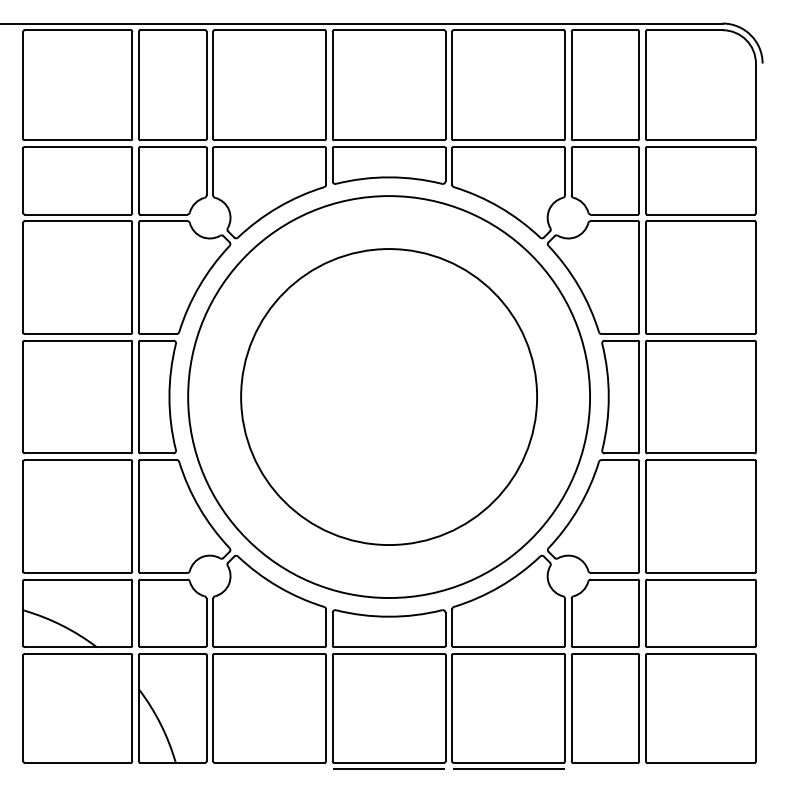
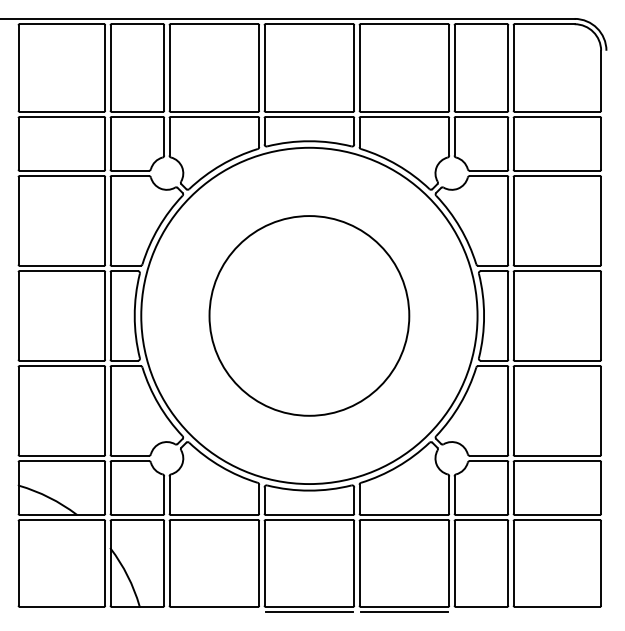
circle: (389, 396) -> (309, 315), size x0.62
circle: (389, 396) -> (309, 315), size x1.43

